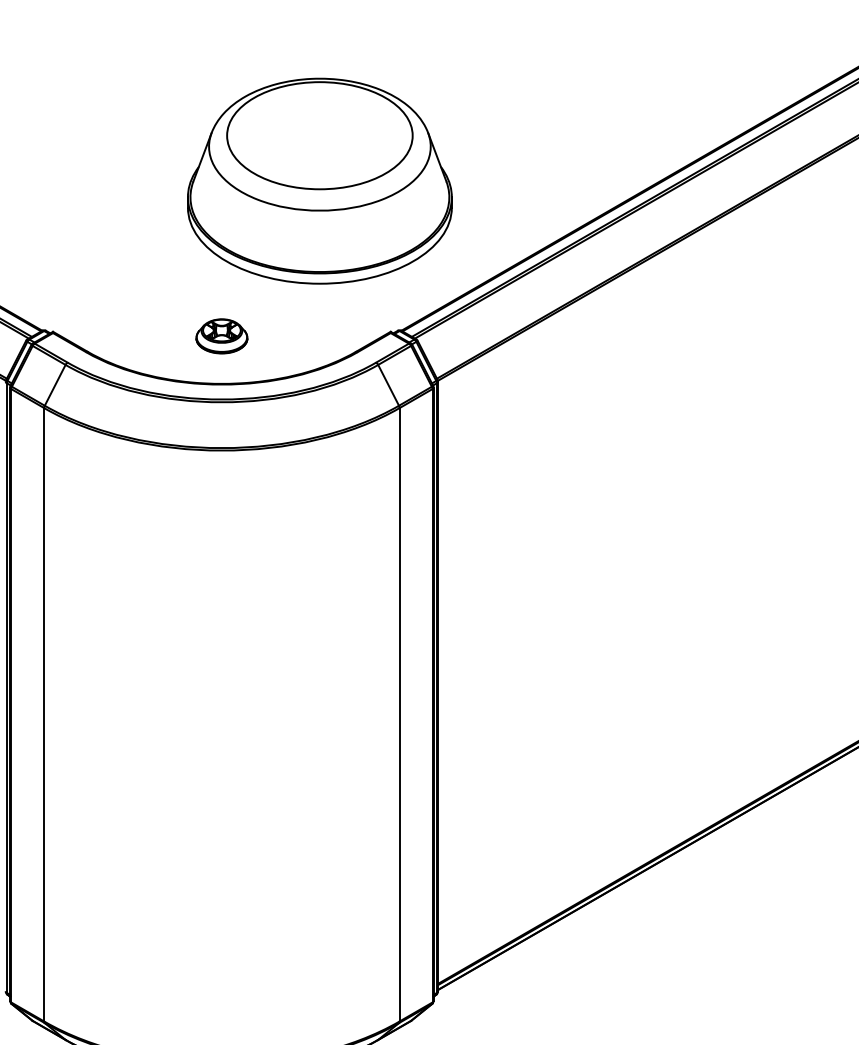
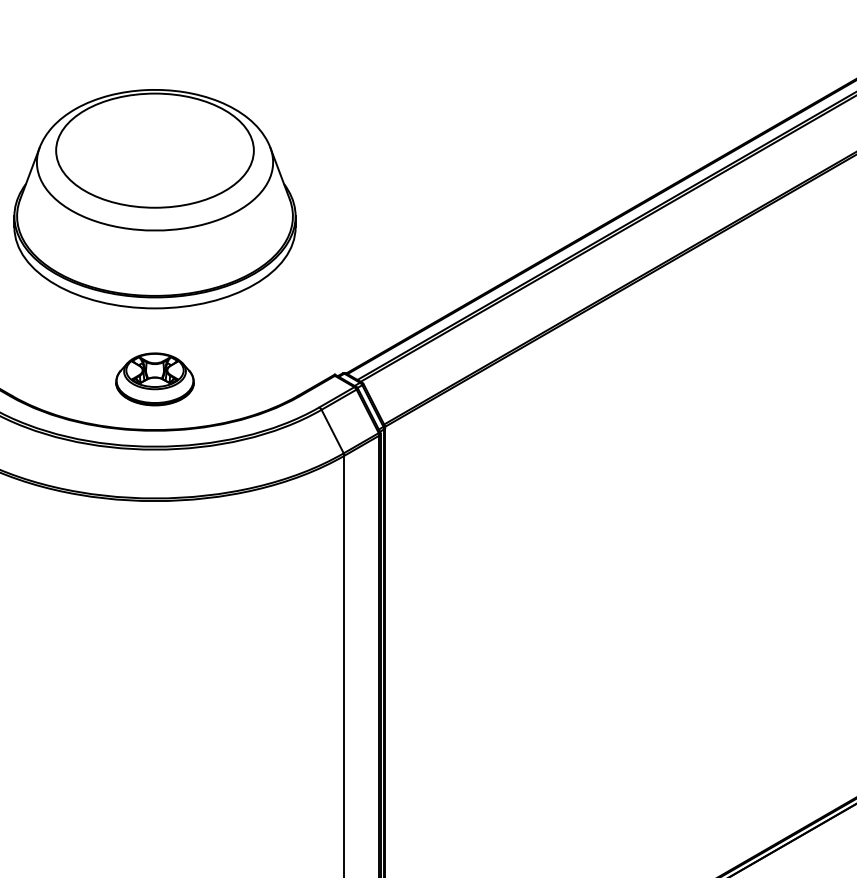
part: (319, 180) -> (154, 198), moved
part: (221, 336) -> (154, 379), size x1.43

